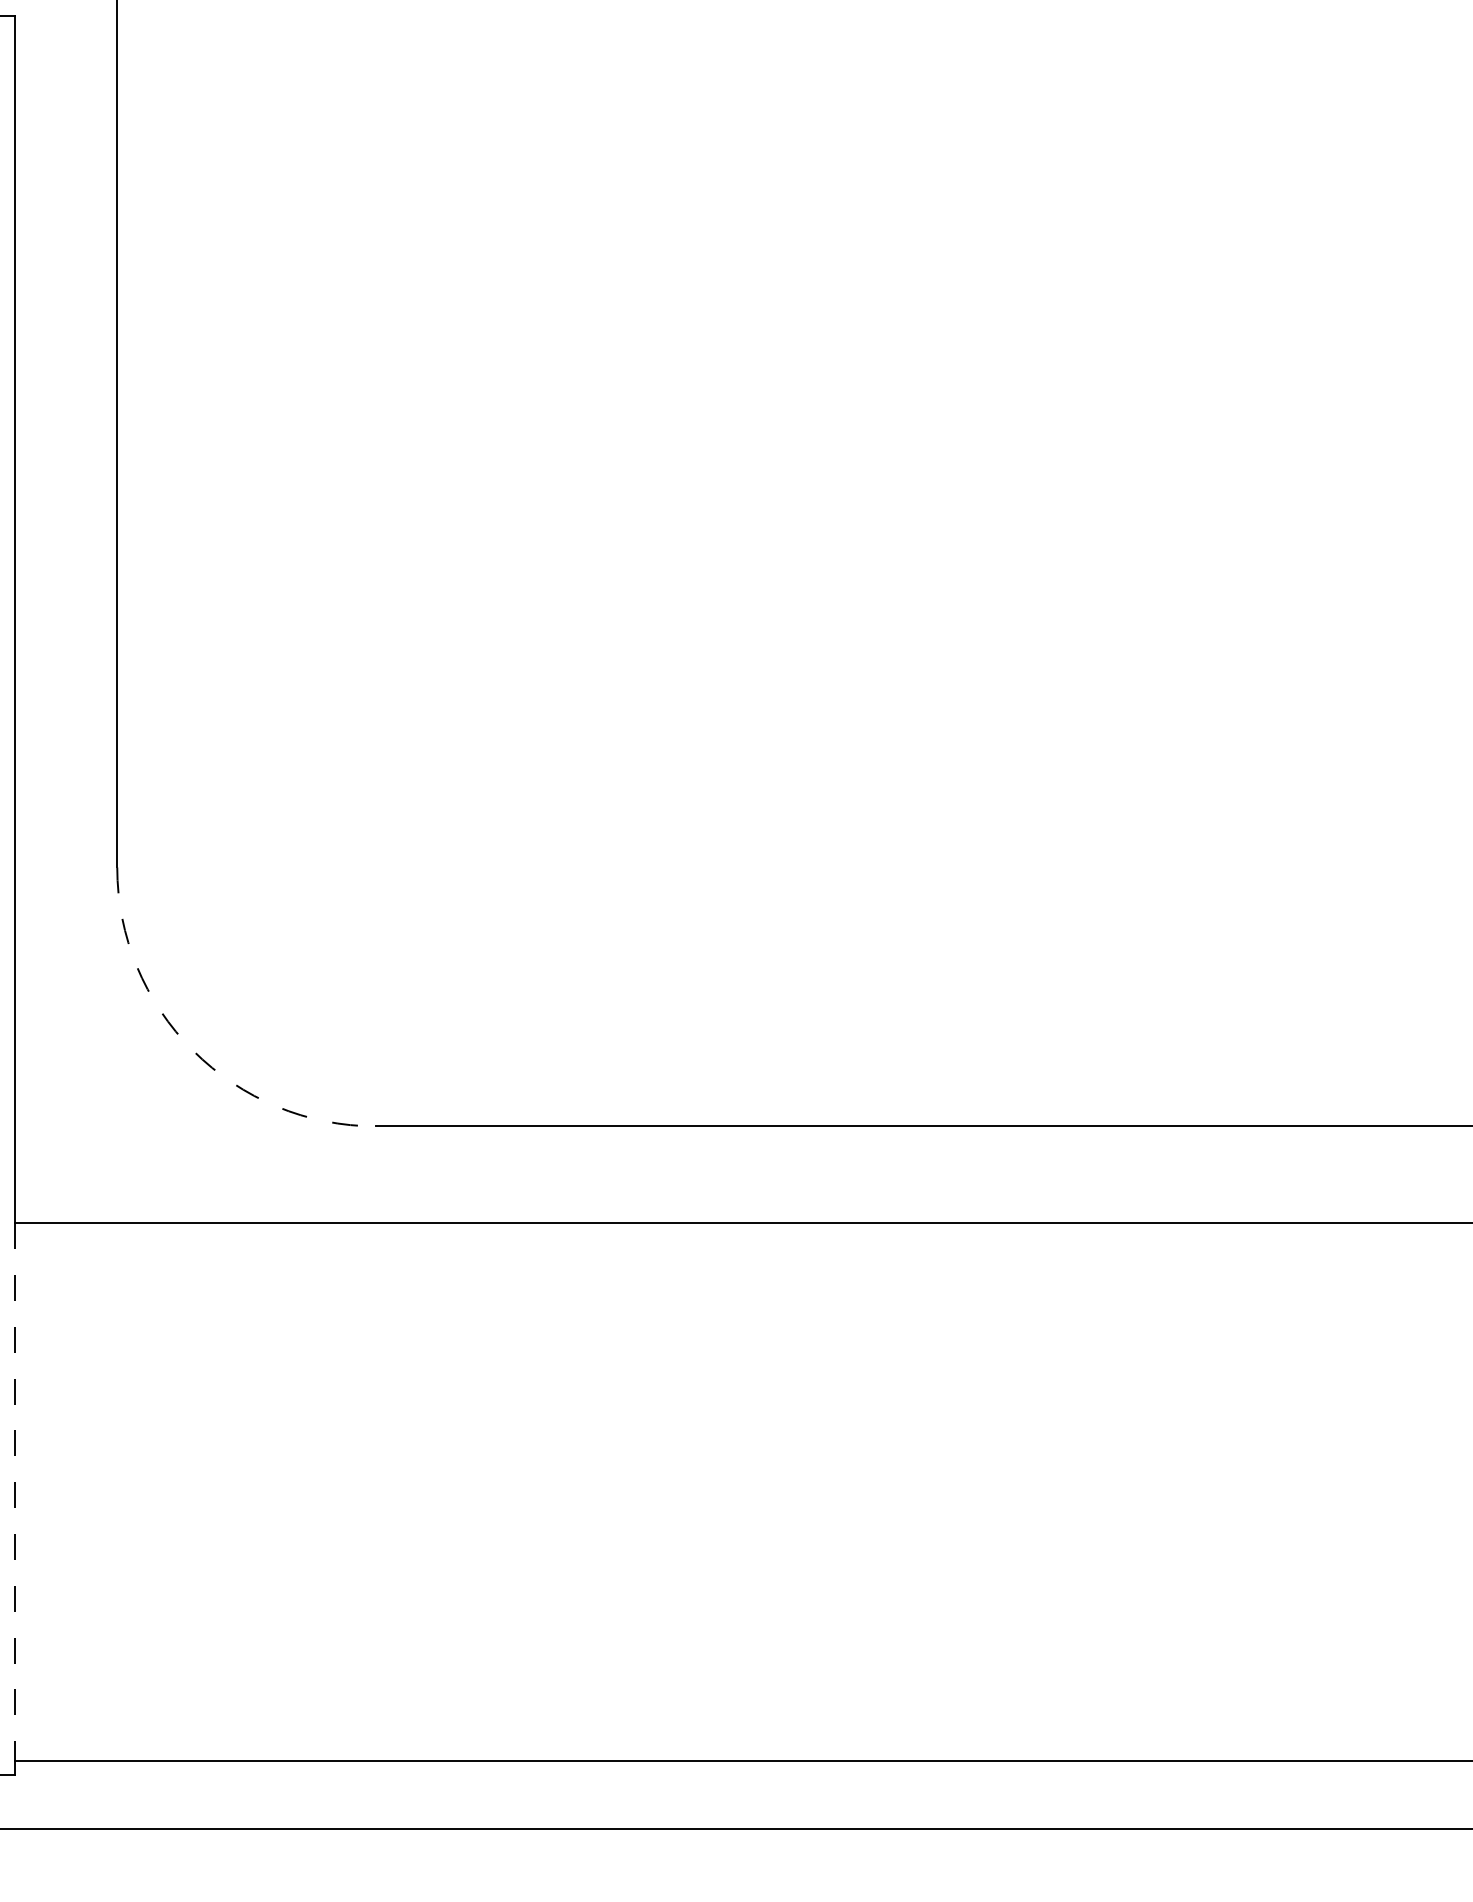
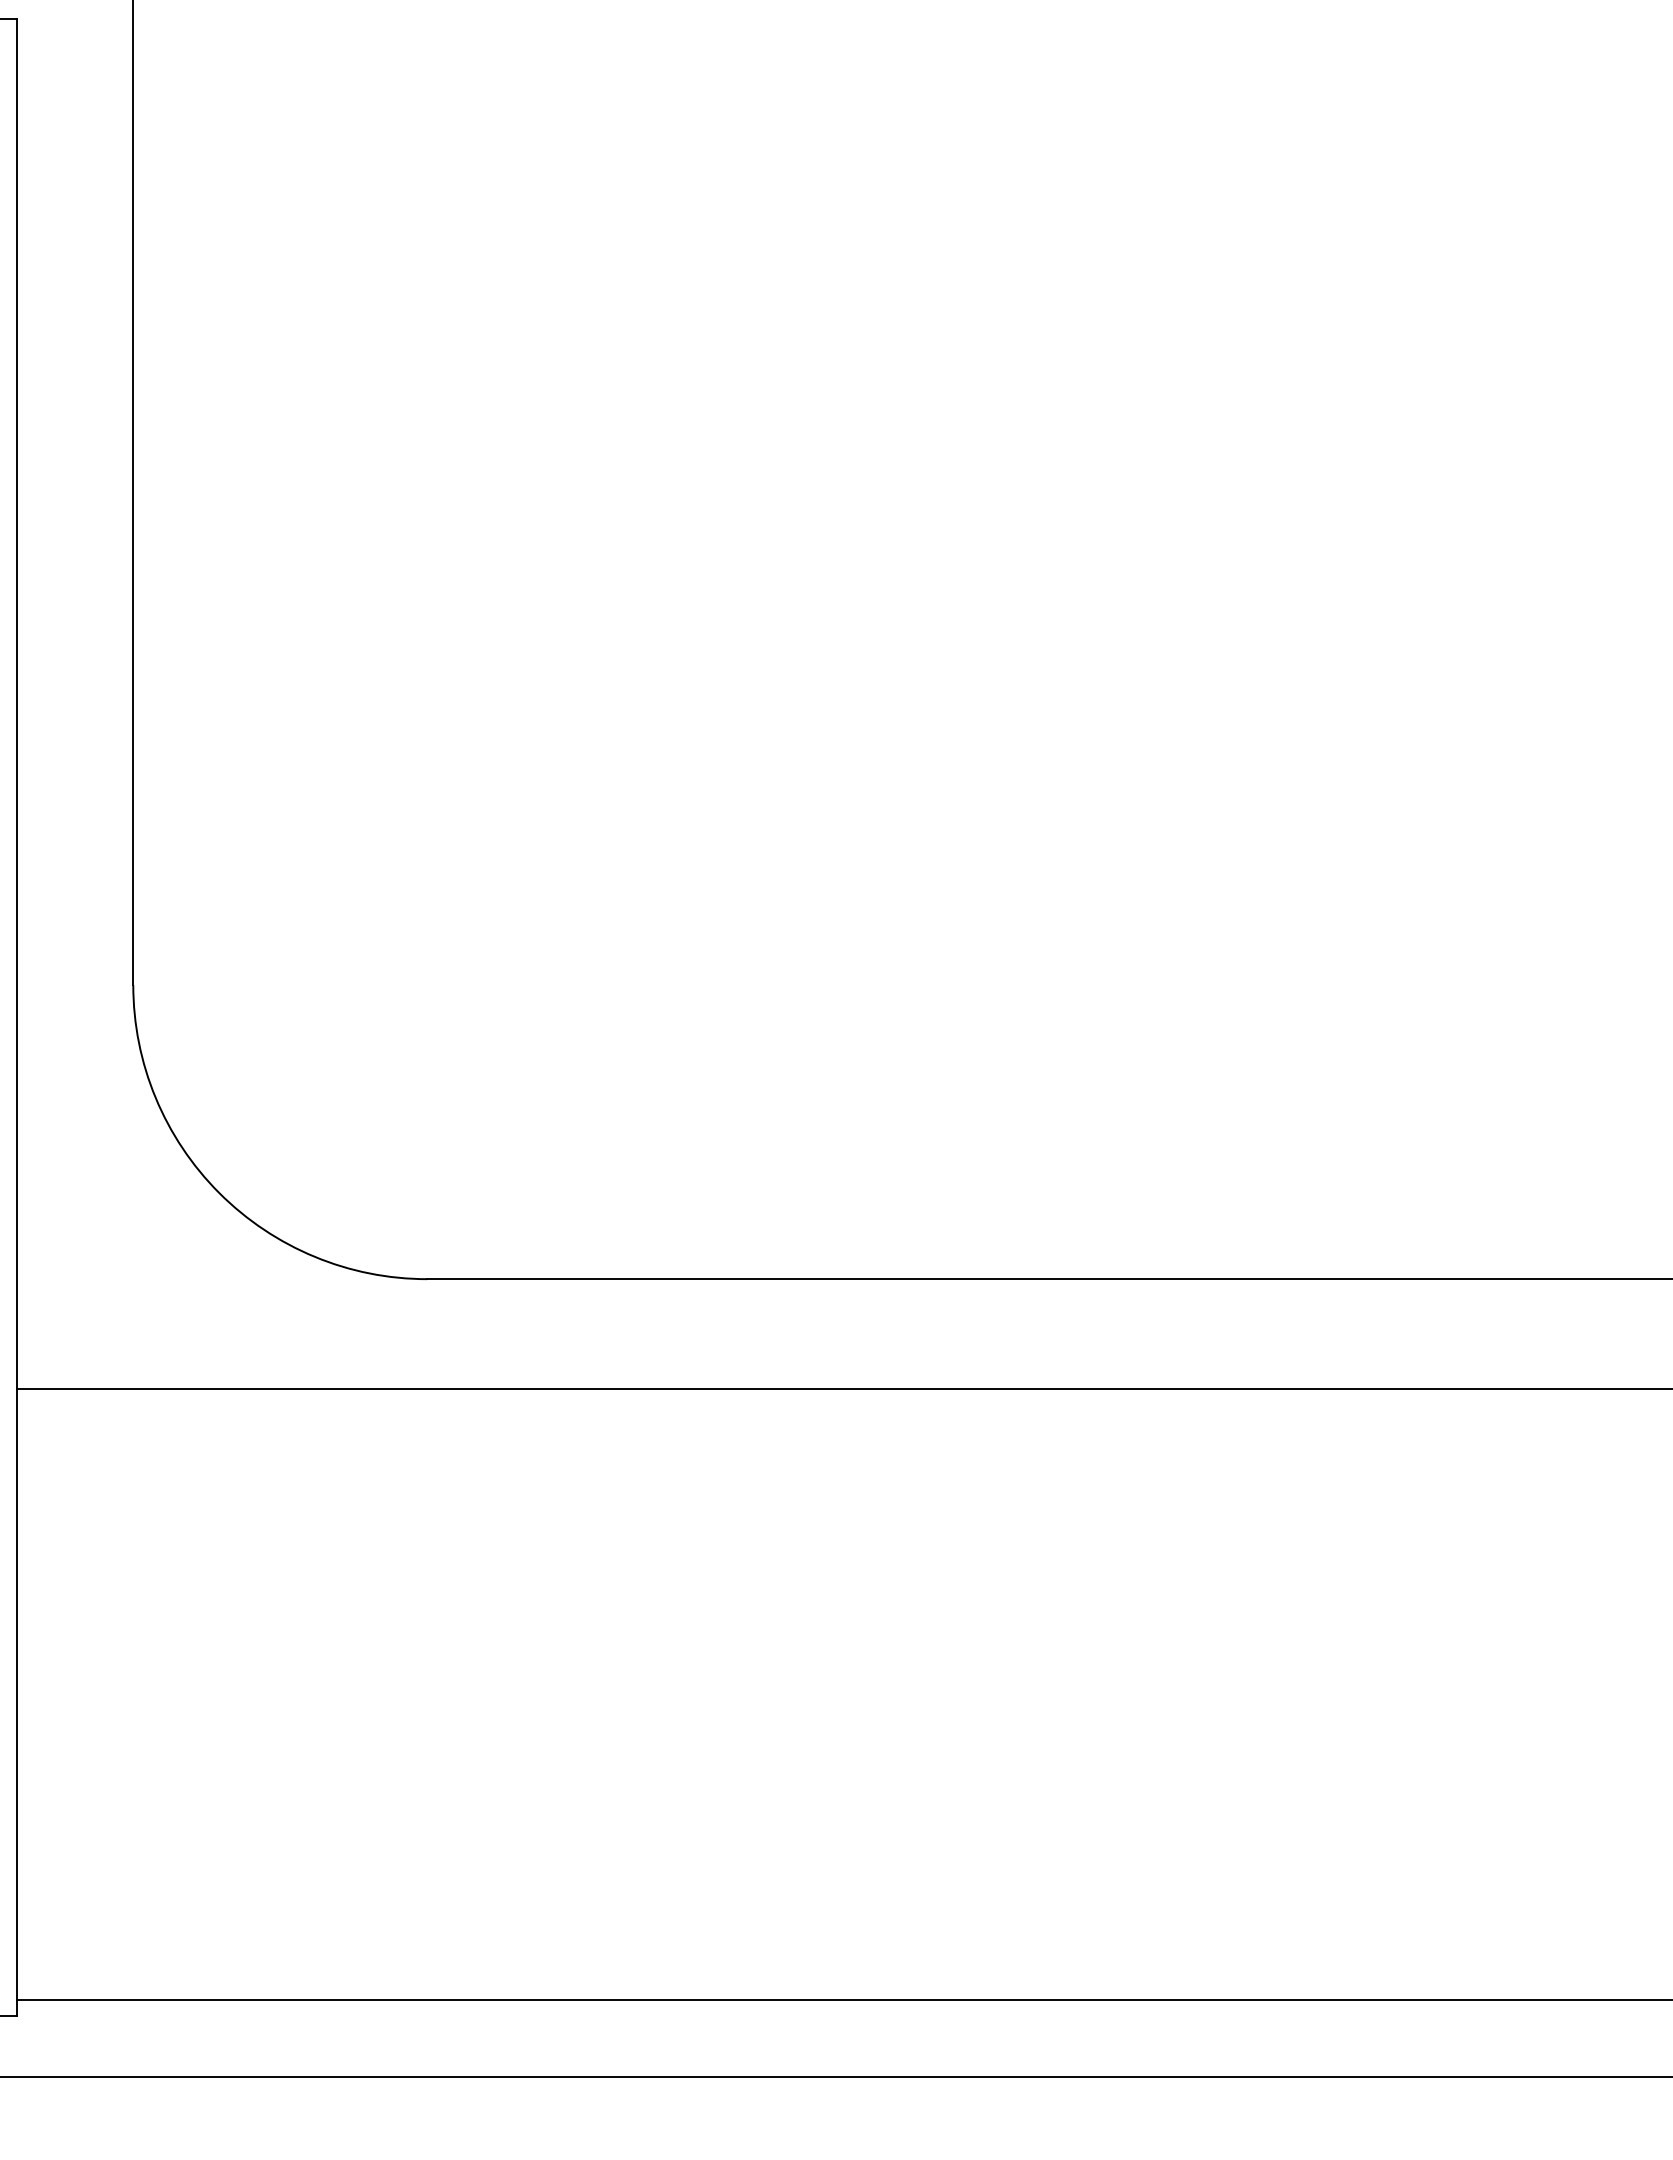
arc: (193, 1050) -> (219, 1193), dashed -> solid
line: (14, 1492) -> (16, 1694), dashed -> solid

